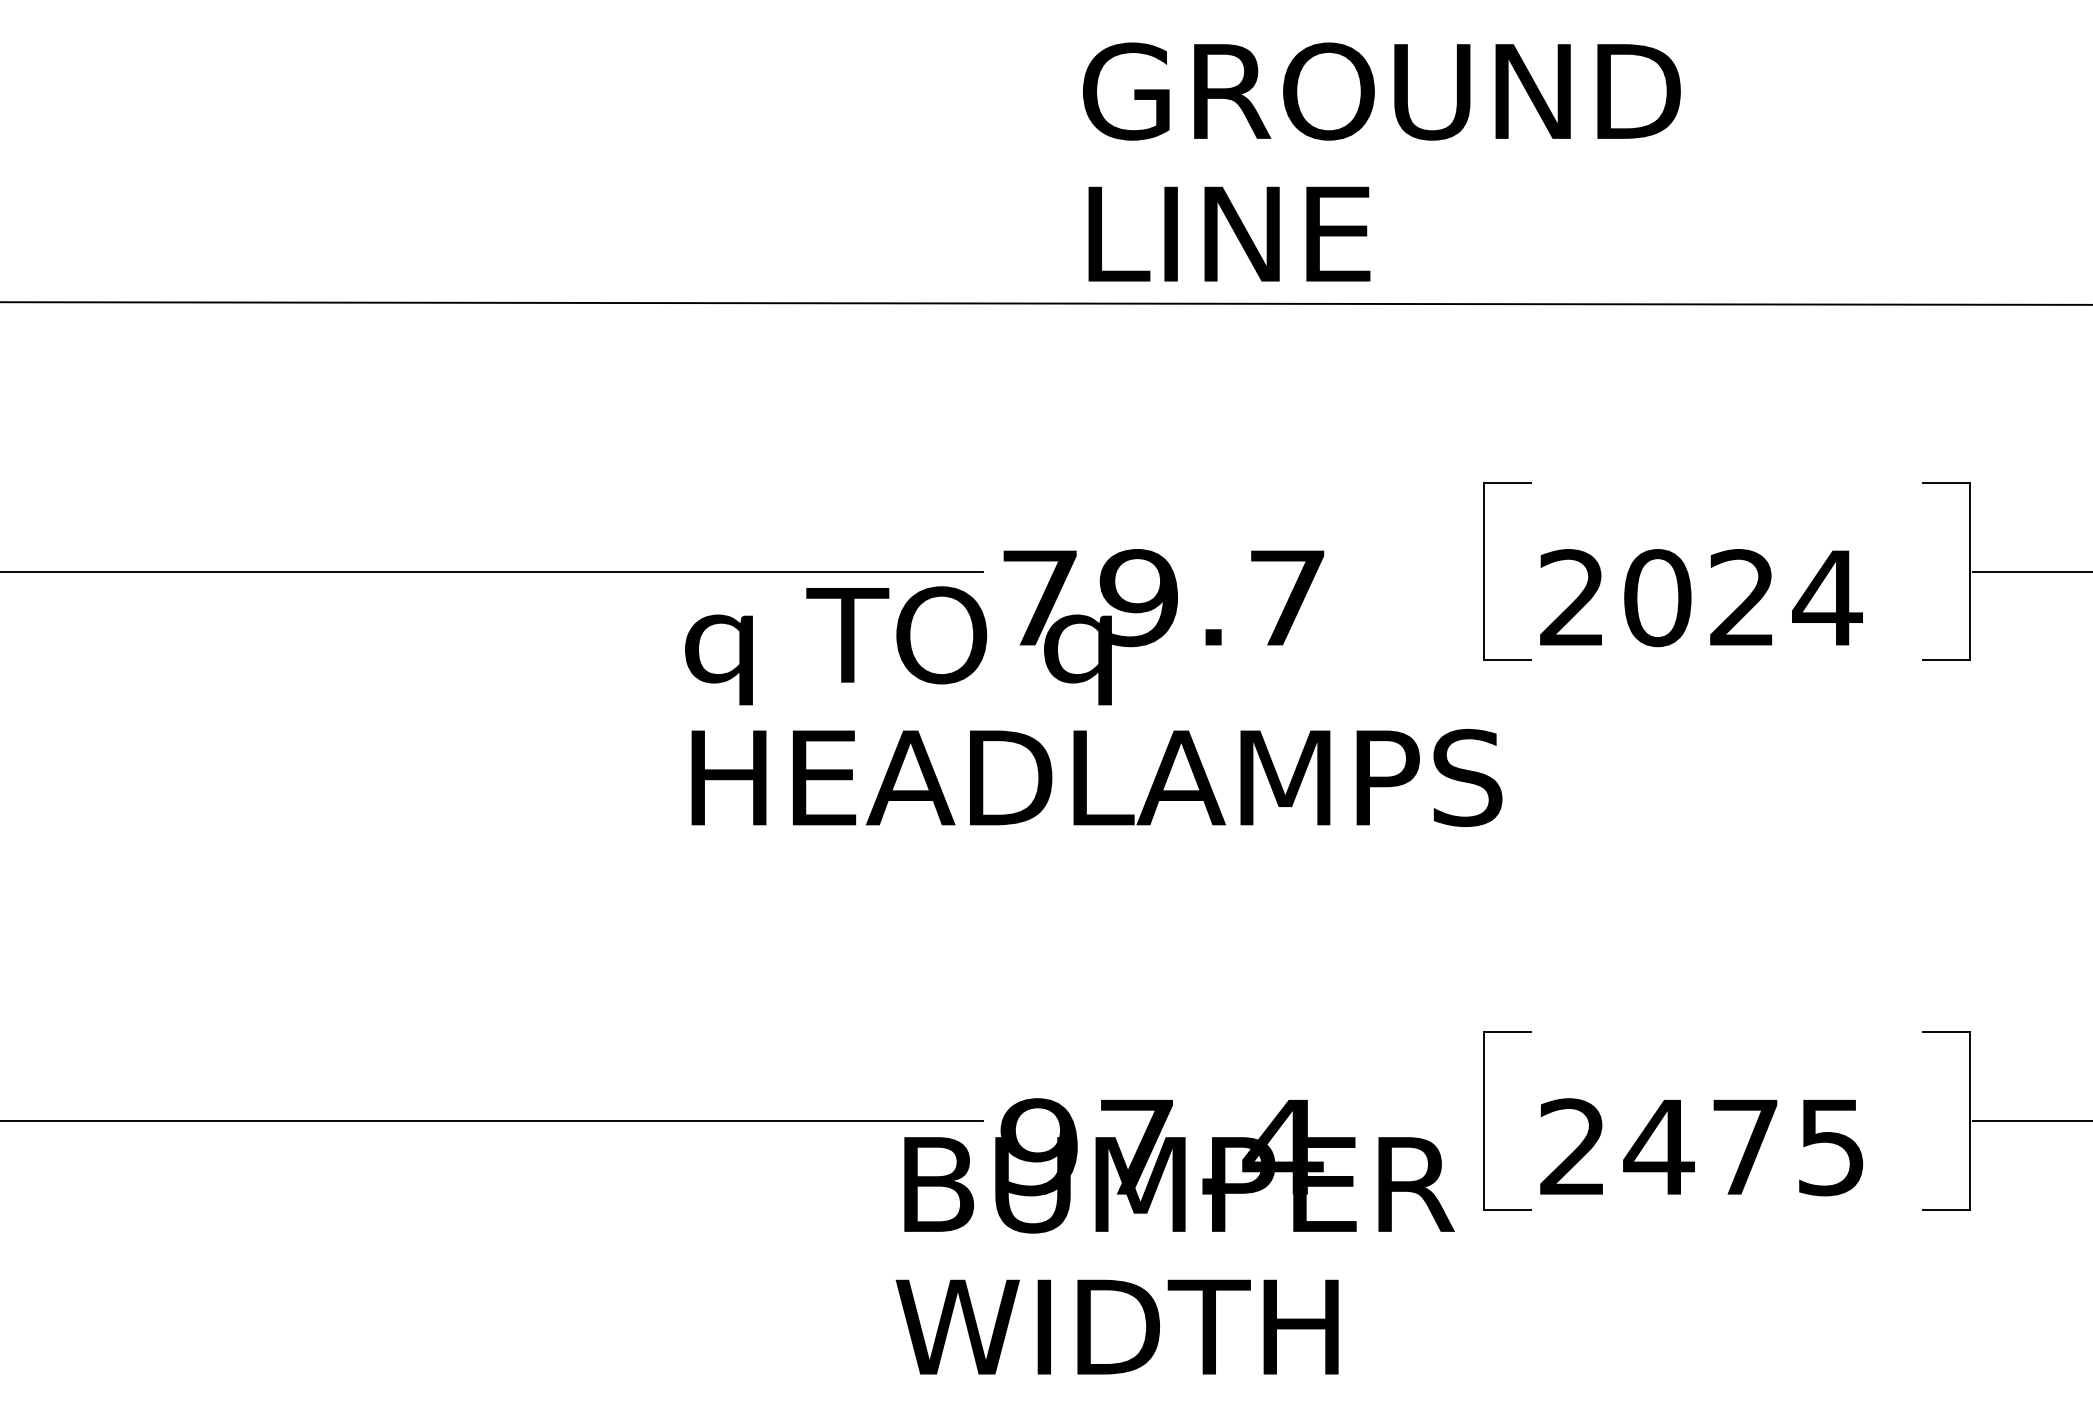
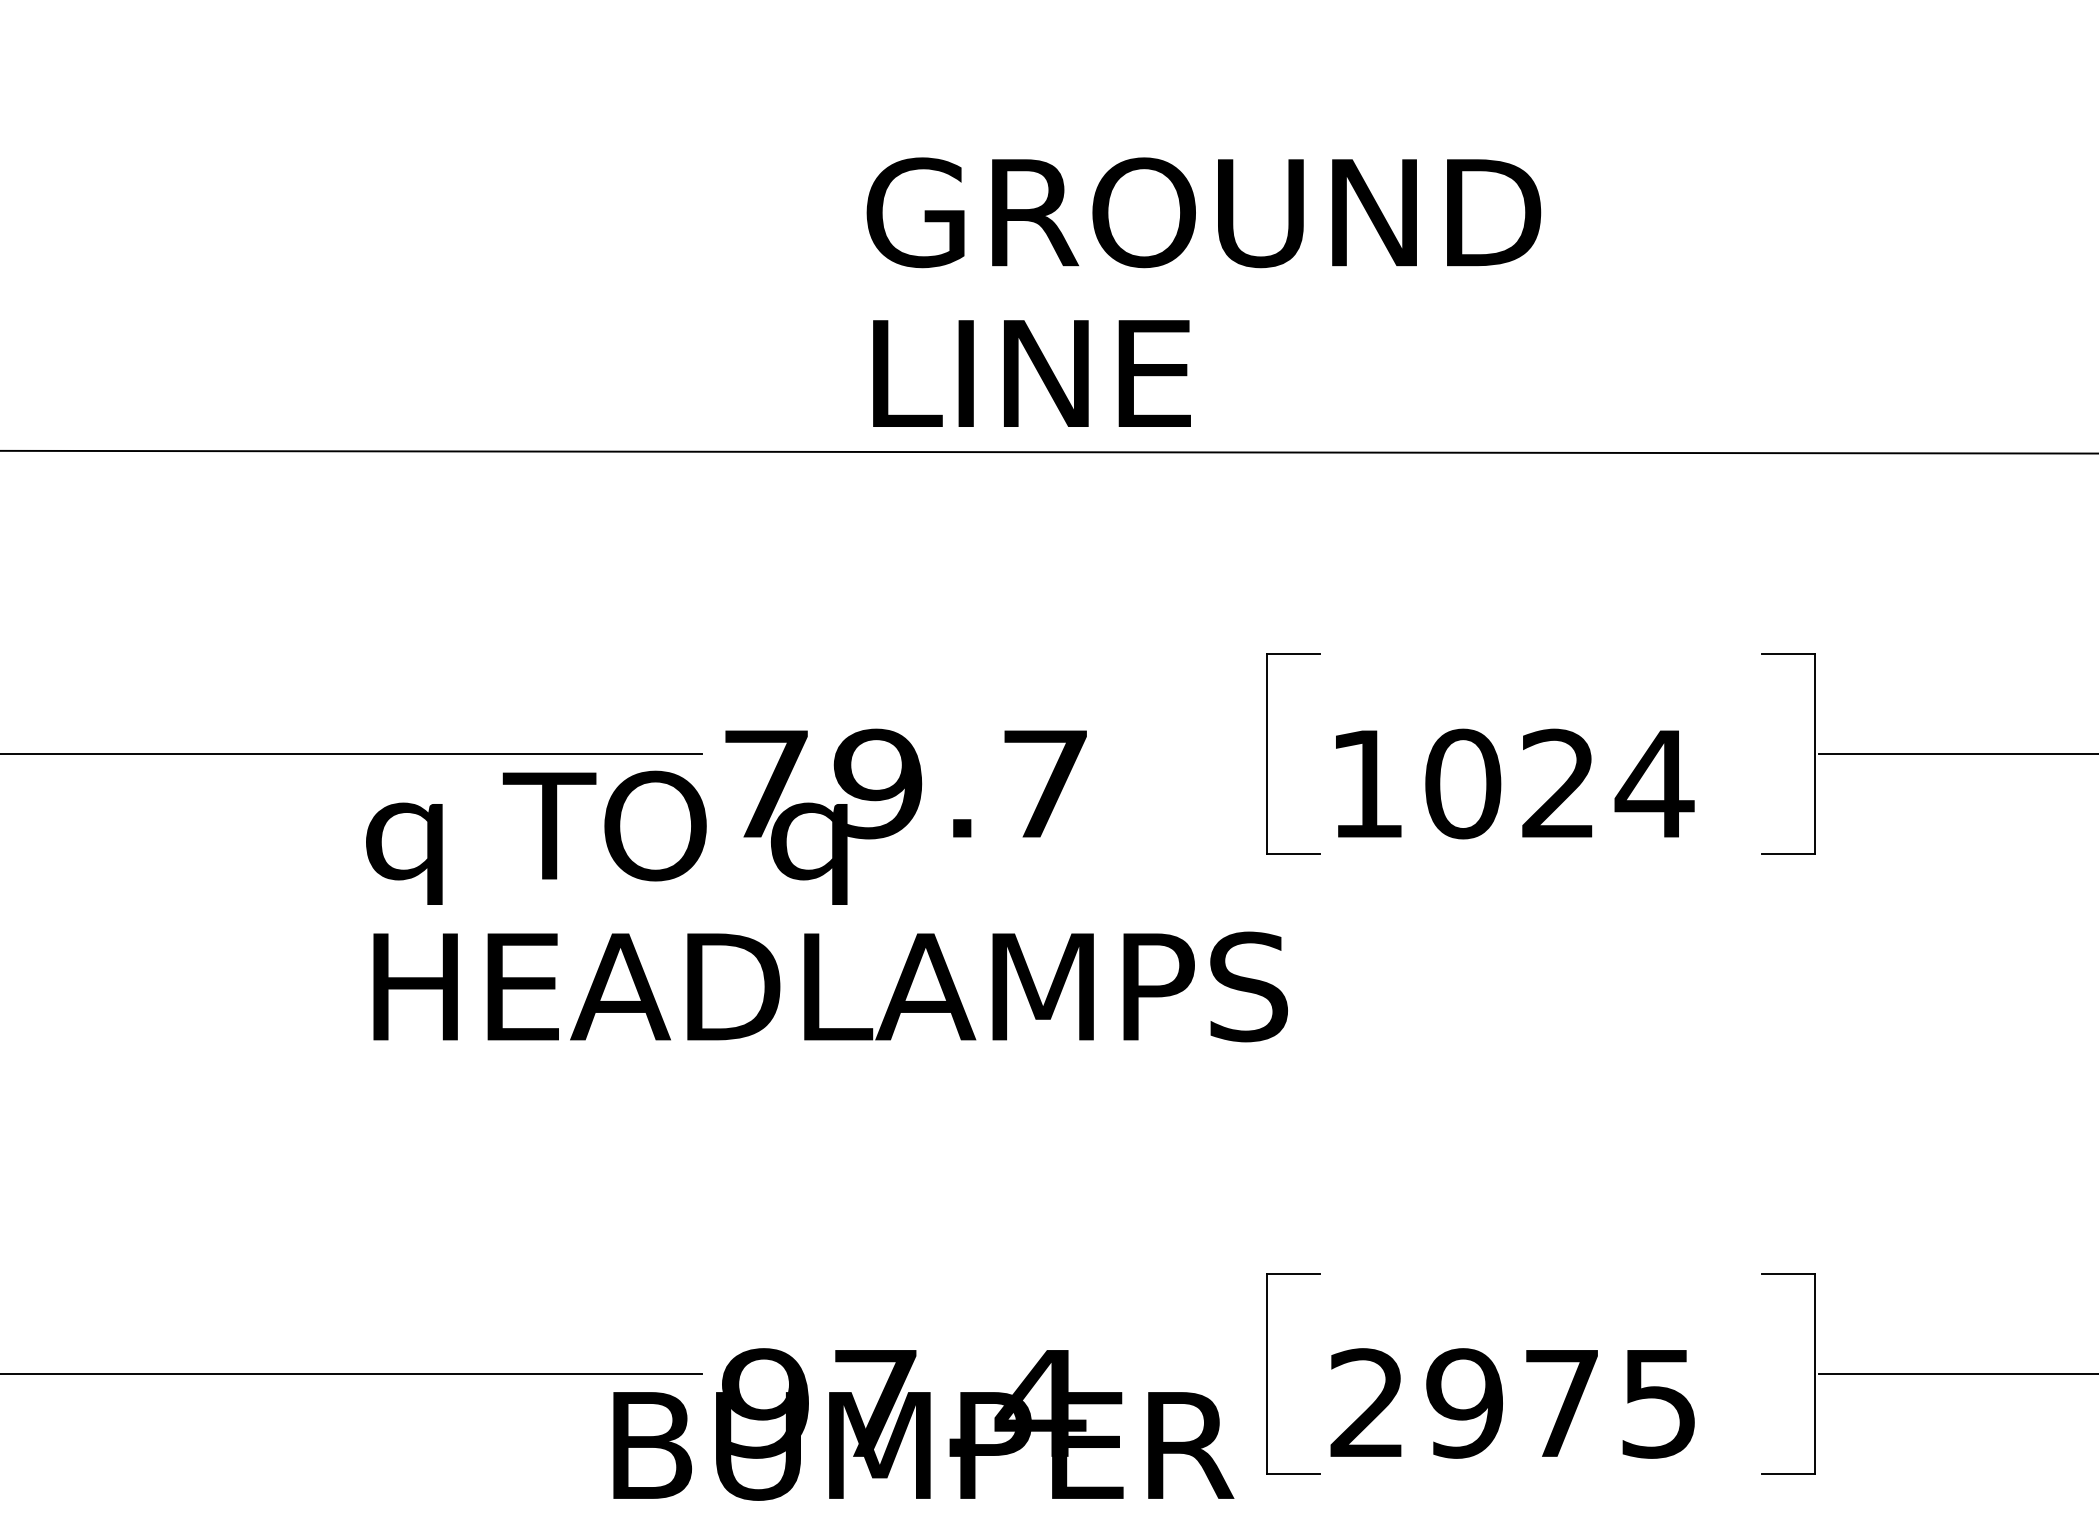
text: (1381, 161) -> (1203, 291), moved
text: (1571, 597) -> (1365, 783), 2024 -> 1024
text: (1658, 1147) -> (1464, 1403), 2475 -> 2975

